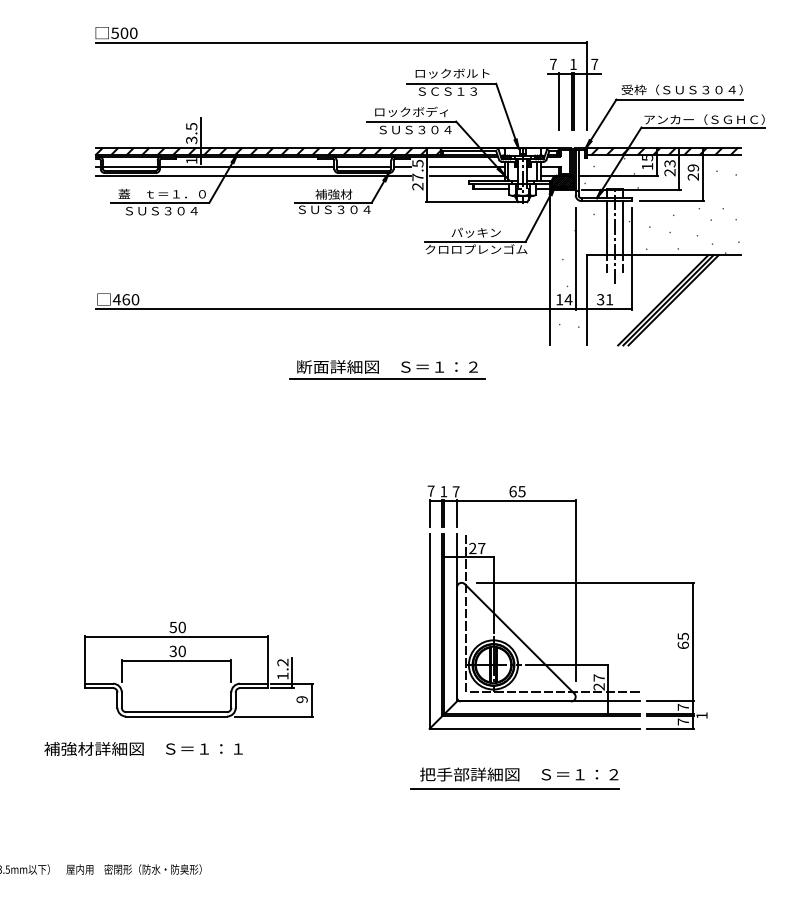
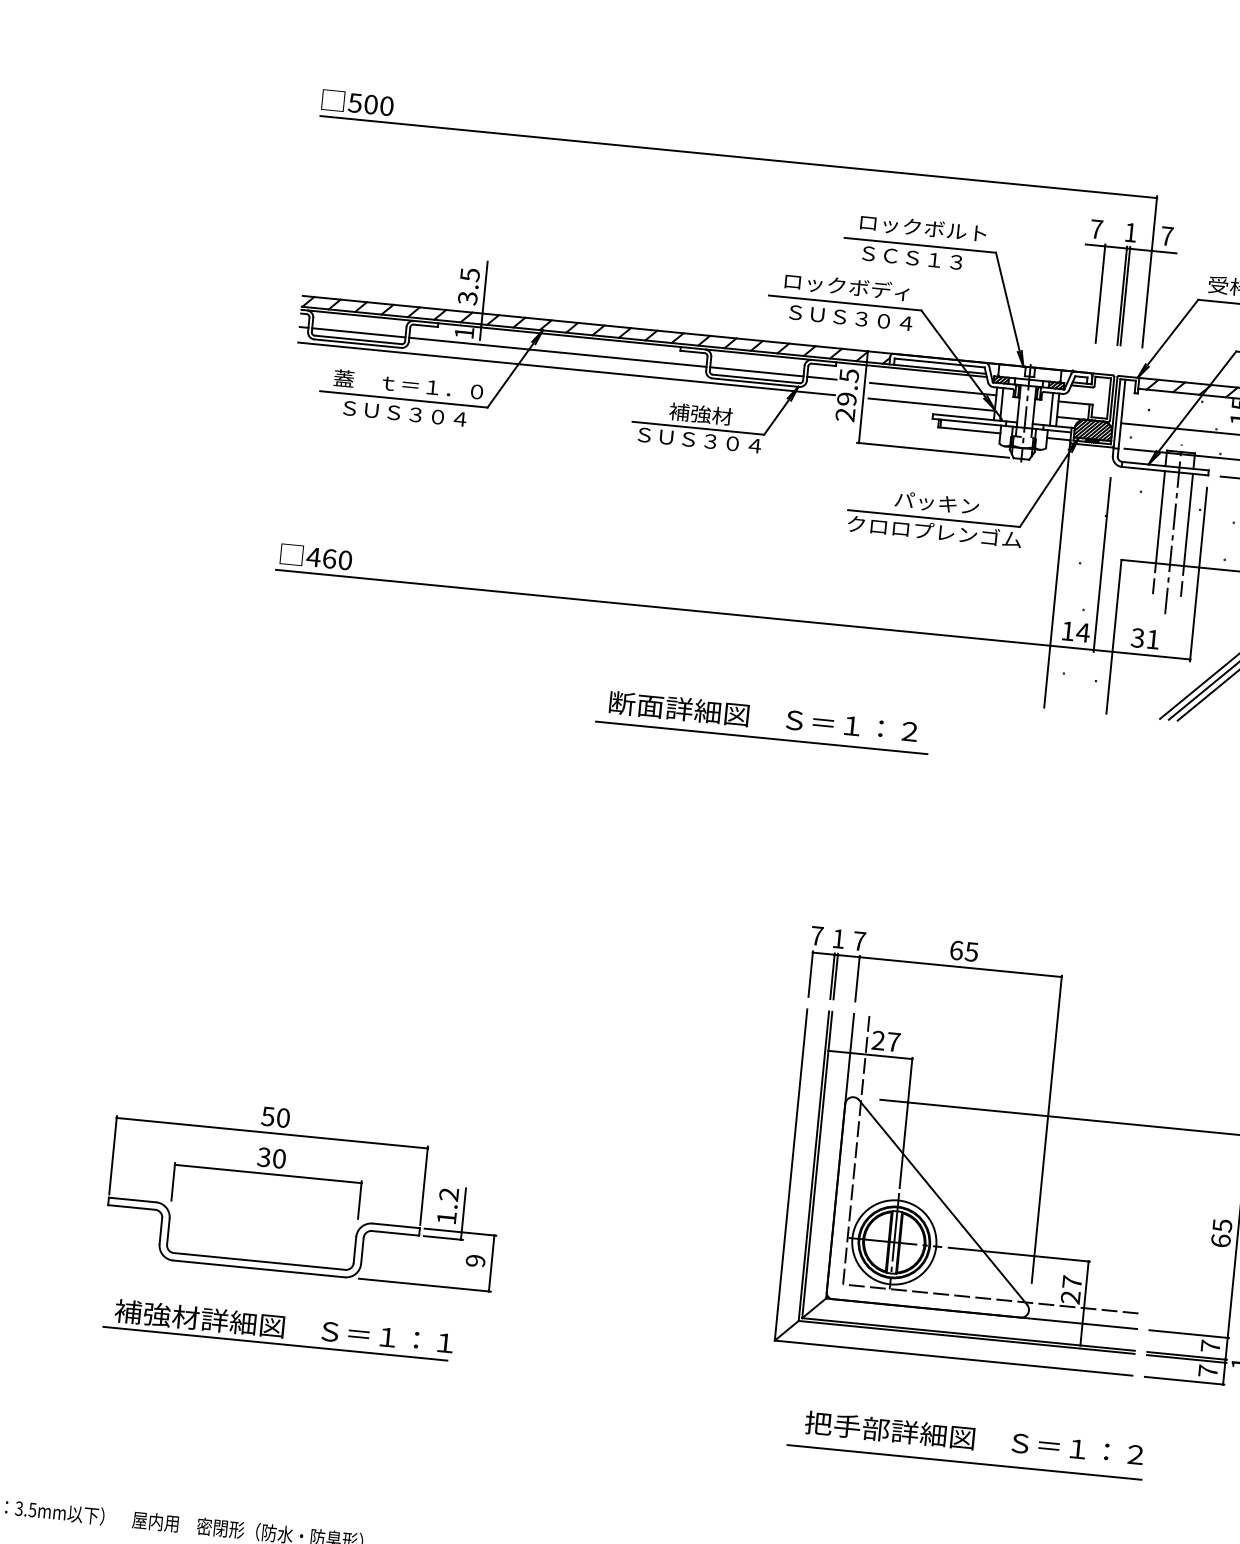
text: (417, 177) -> (846, 399), 27.5 -> 29.5
part: (198, 669) -> (304, 1192), moved
line: (139, 759) -> (275, 1344), added
part: (514, 778) -> (965, 1444), moved

